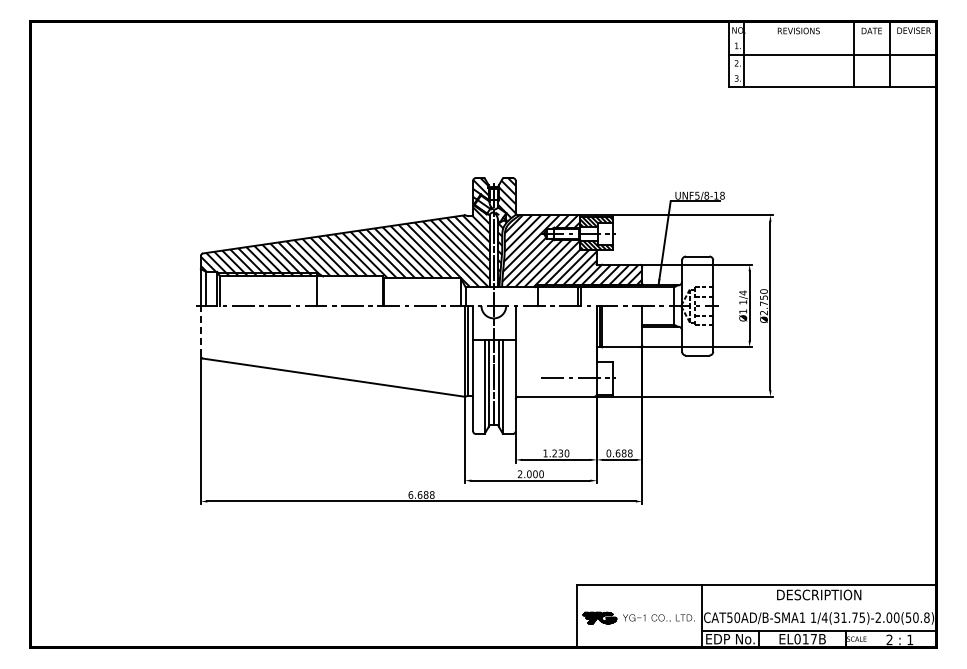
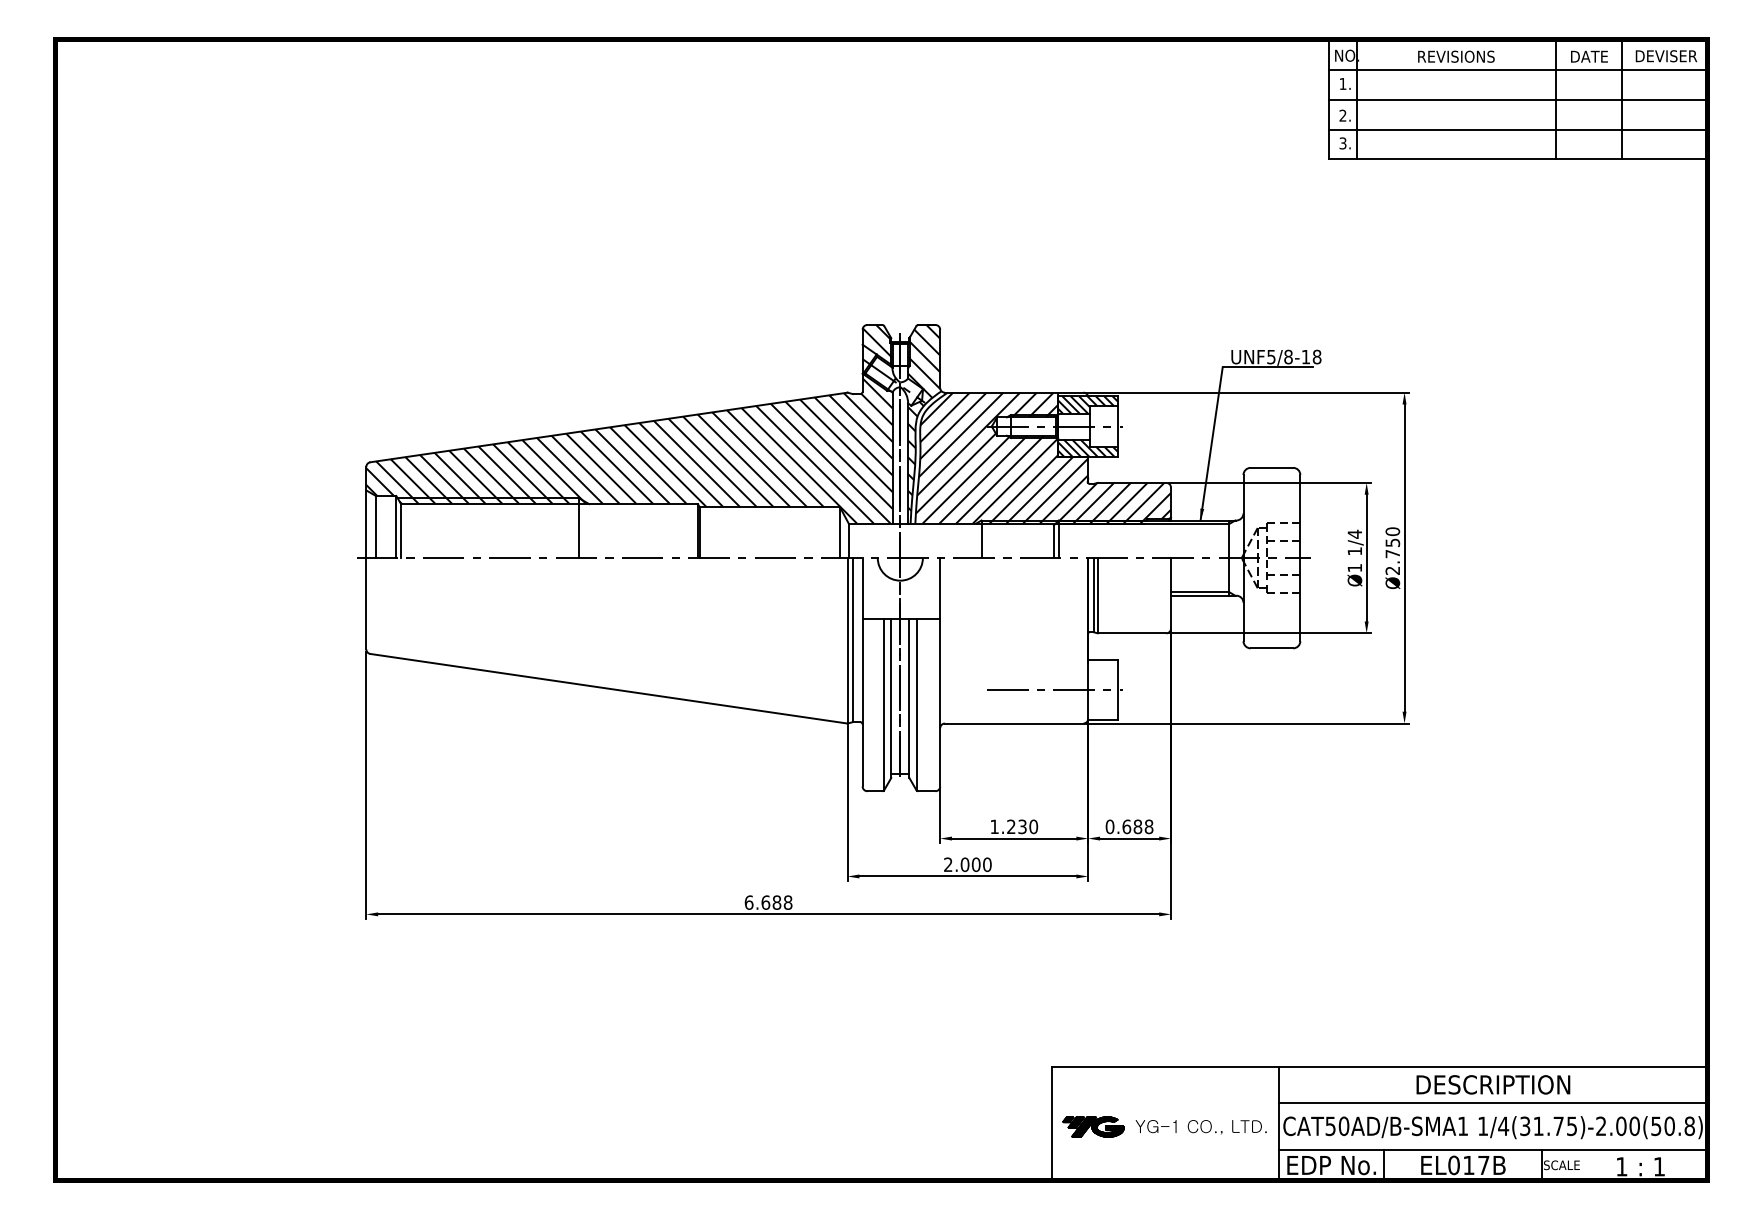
line: (832, 38) -> (1517, 70), added
line: (832, 71) -> (1517, 130), added
line: (200, 330) -> (365, 602), dashed -> solid
line: (818, 604) -> (1492, 1102), added
text: (889, 639) -> (1621, 1165), 2 -> 1

